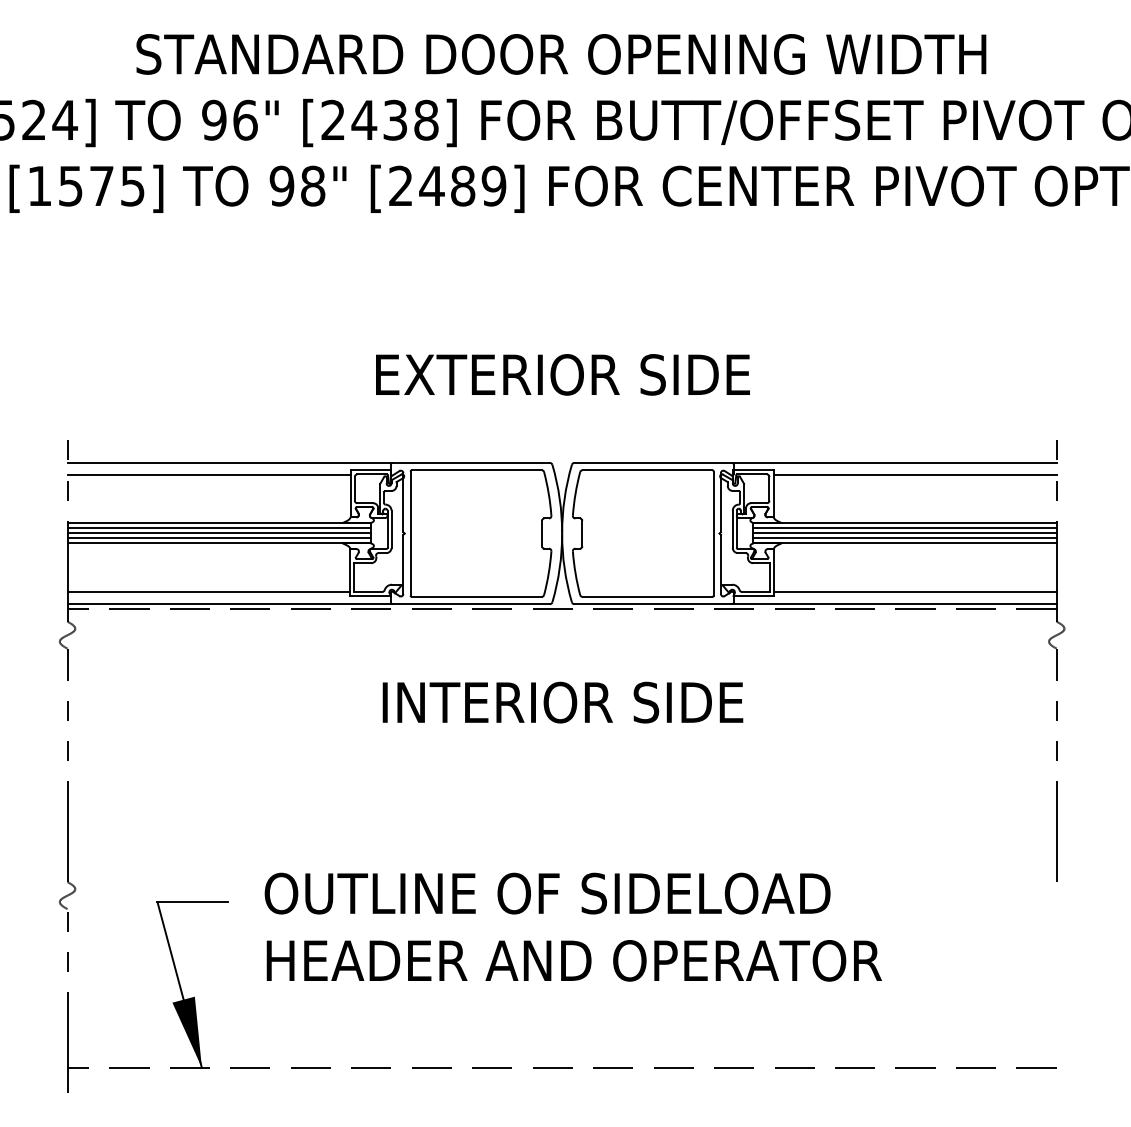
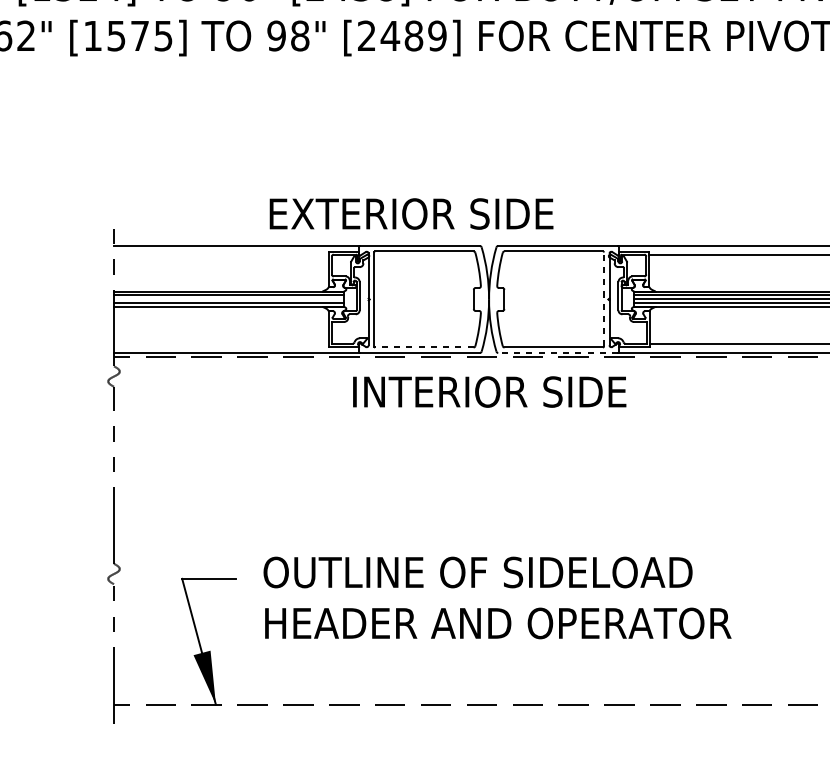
text: (562, 374) -> (411, 213), moved
line: (208, 475) -> (220, 255), removed
line: (218, 533) -> (228, 299), removed
line: (713, 533) -> (603, 299), solid -> dashed
line: (208, 591) -> (220, 343), removed
line: (476, 596) -> (424, 347), solid -> dashed
line: (653, 604) -> (558, 353), solid -> dashed
text: (562, 702) -> (489, 391), moved

